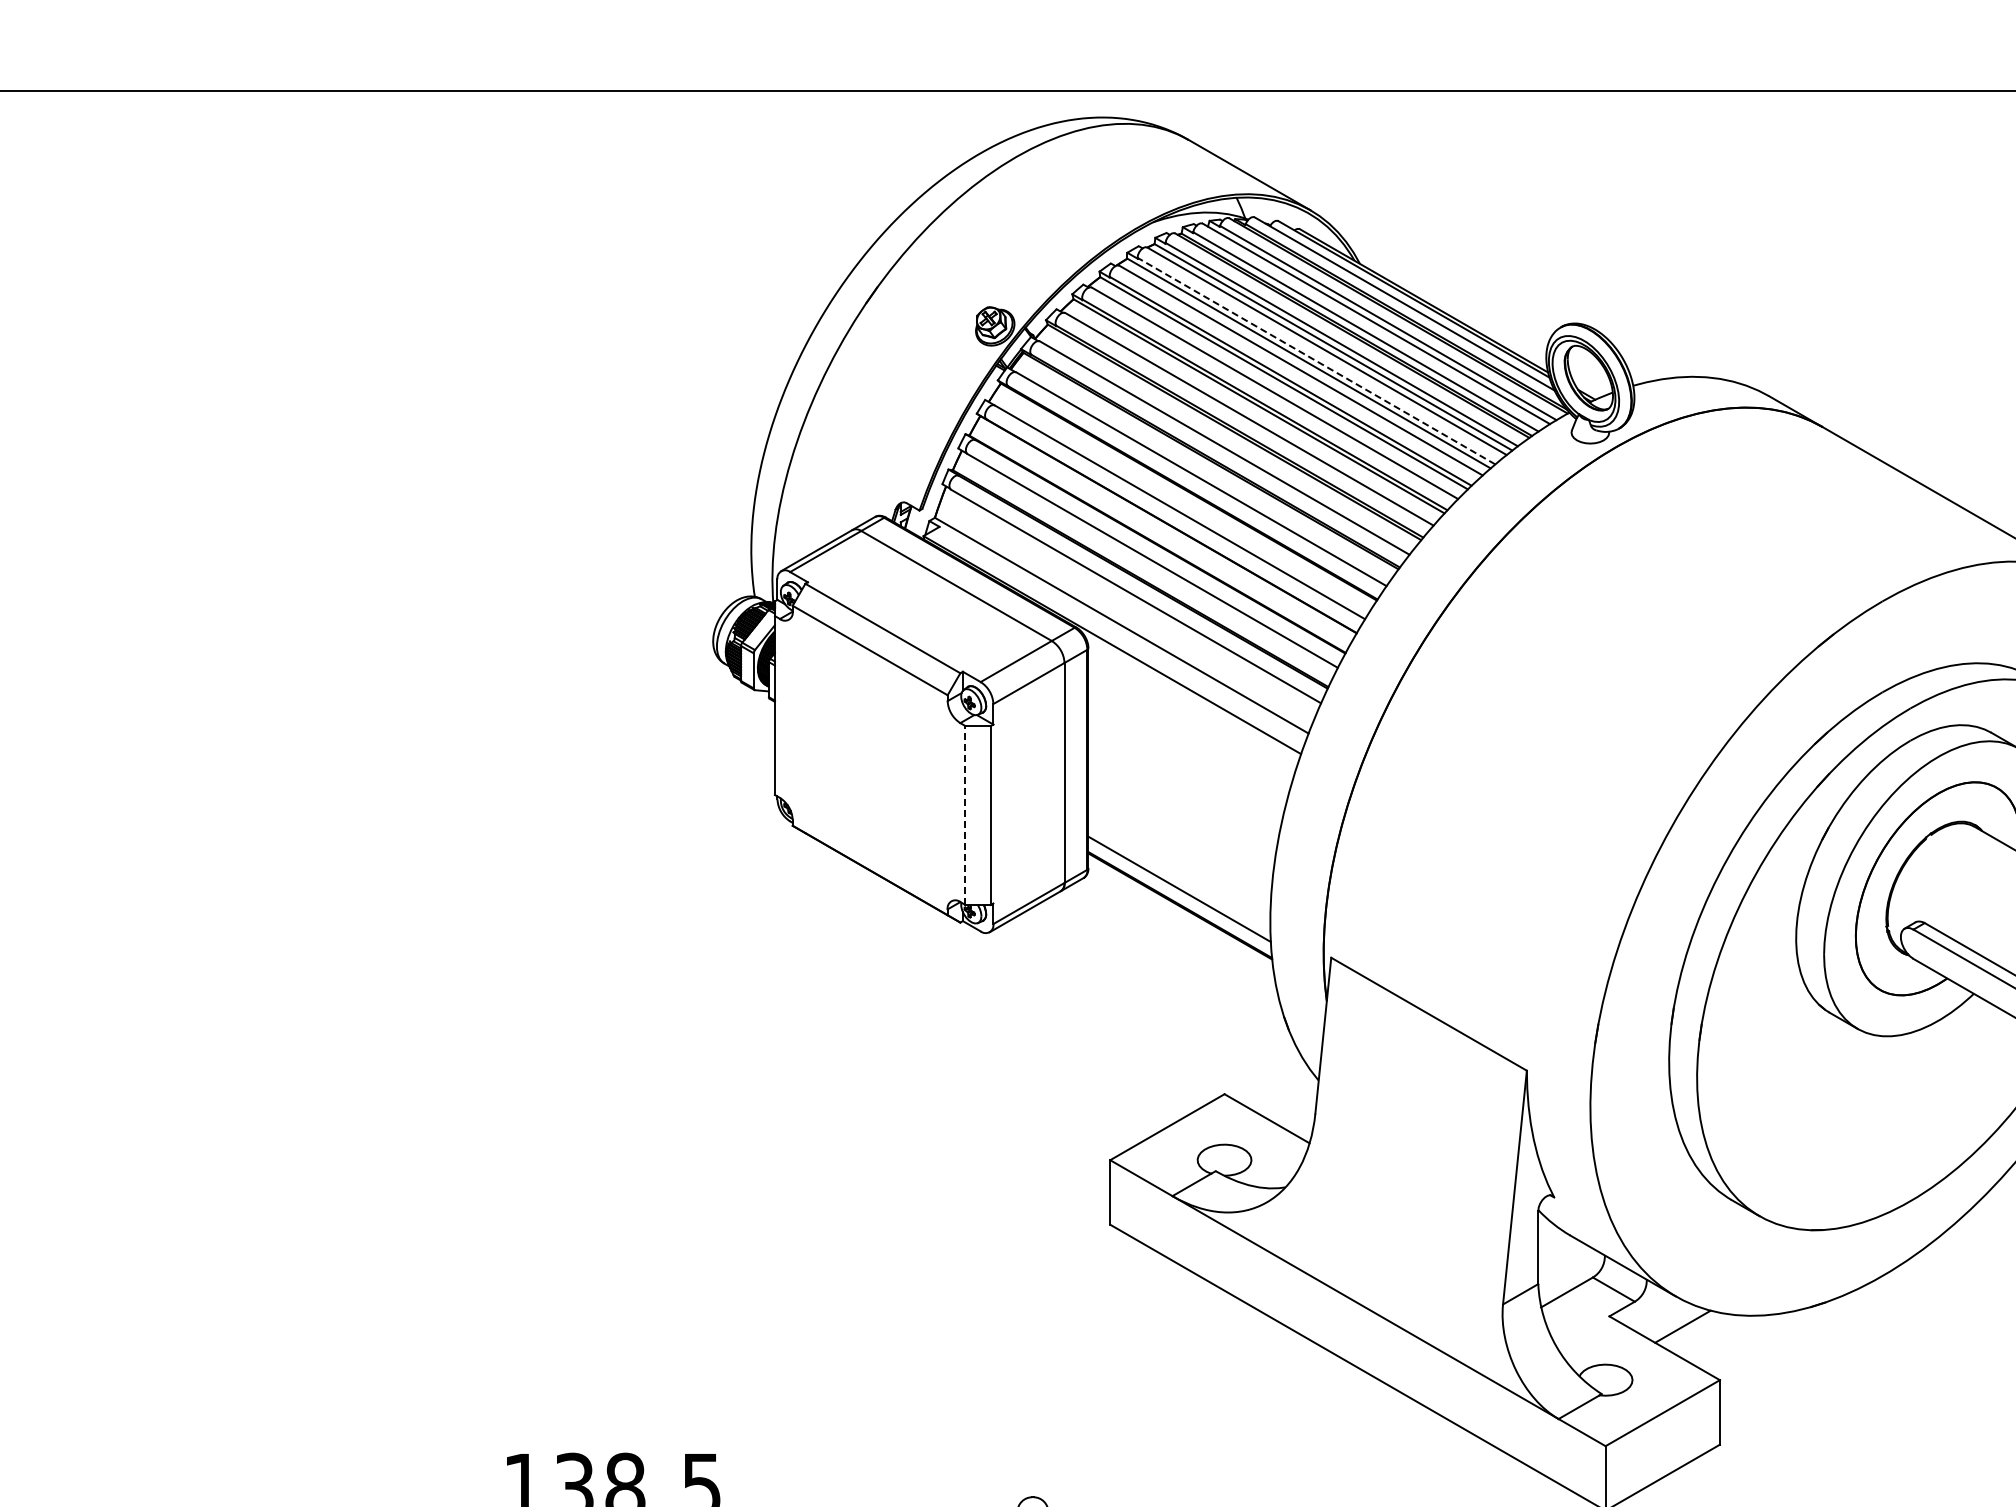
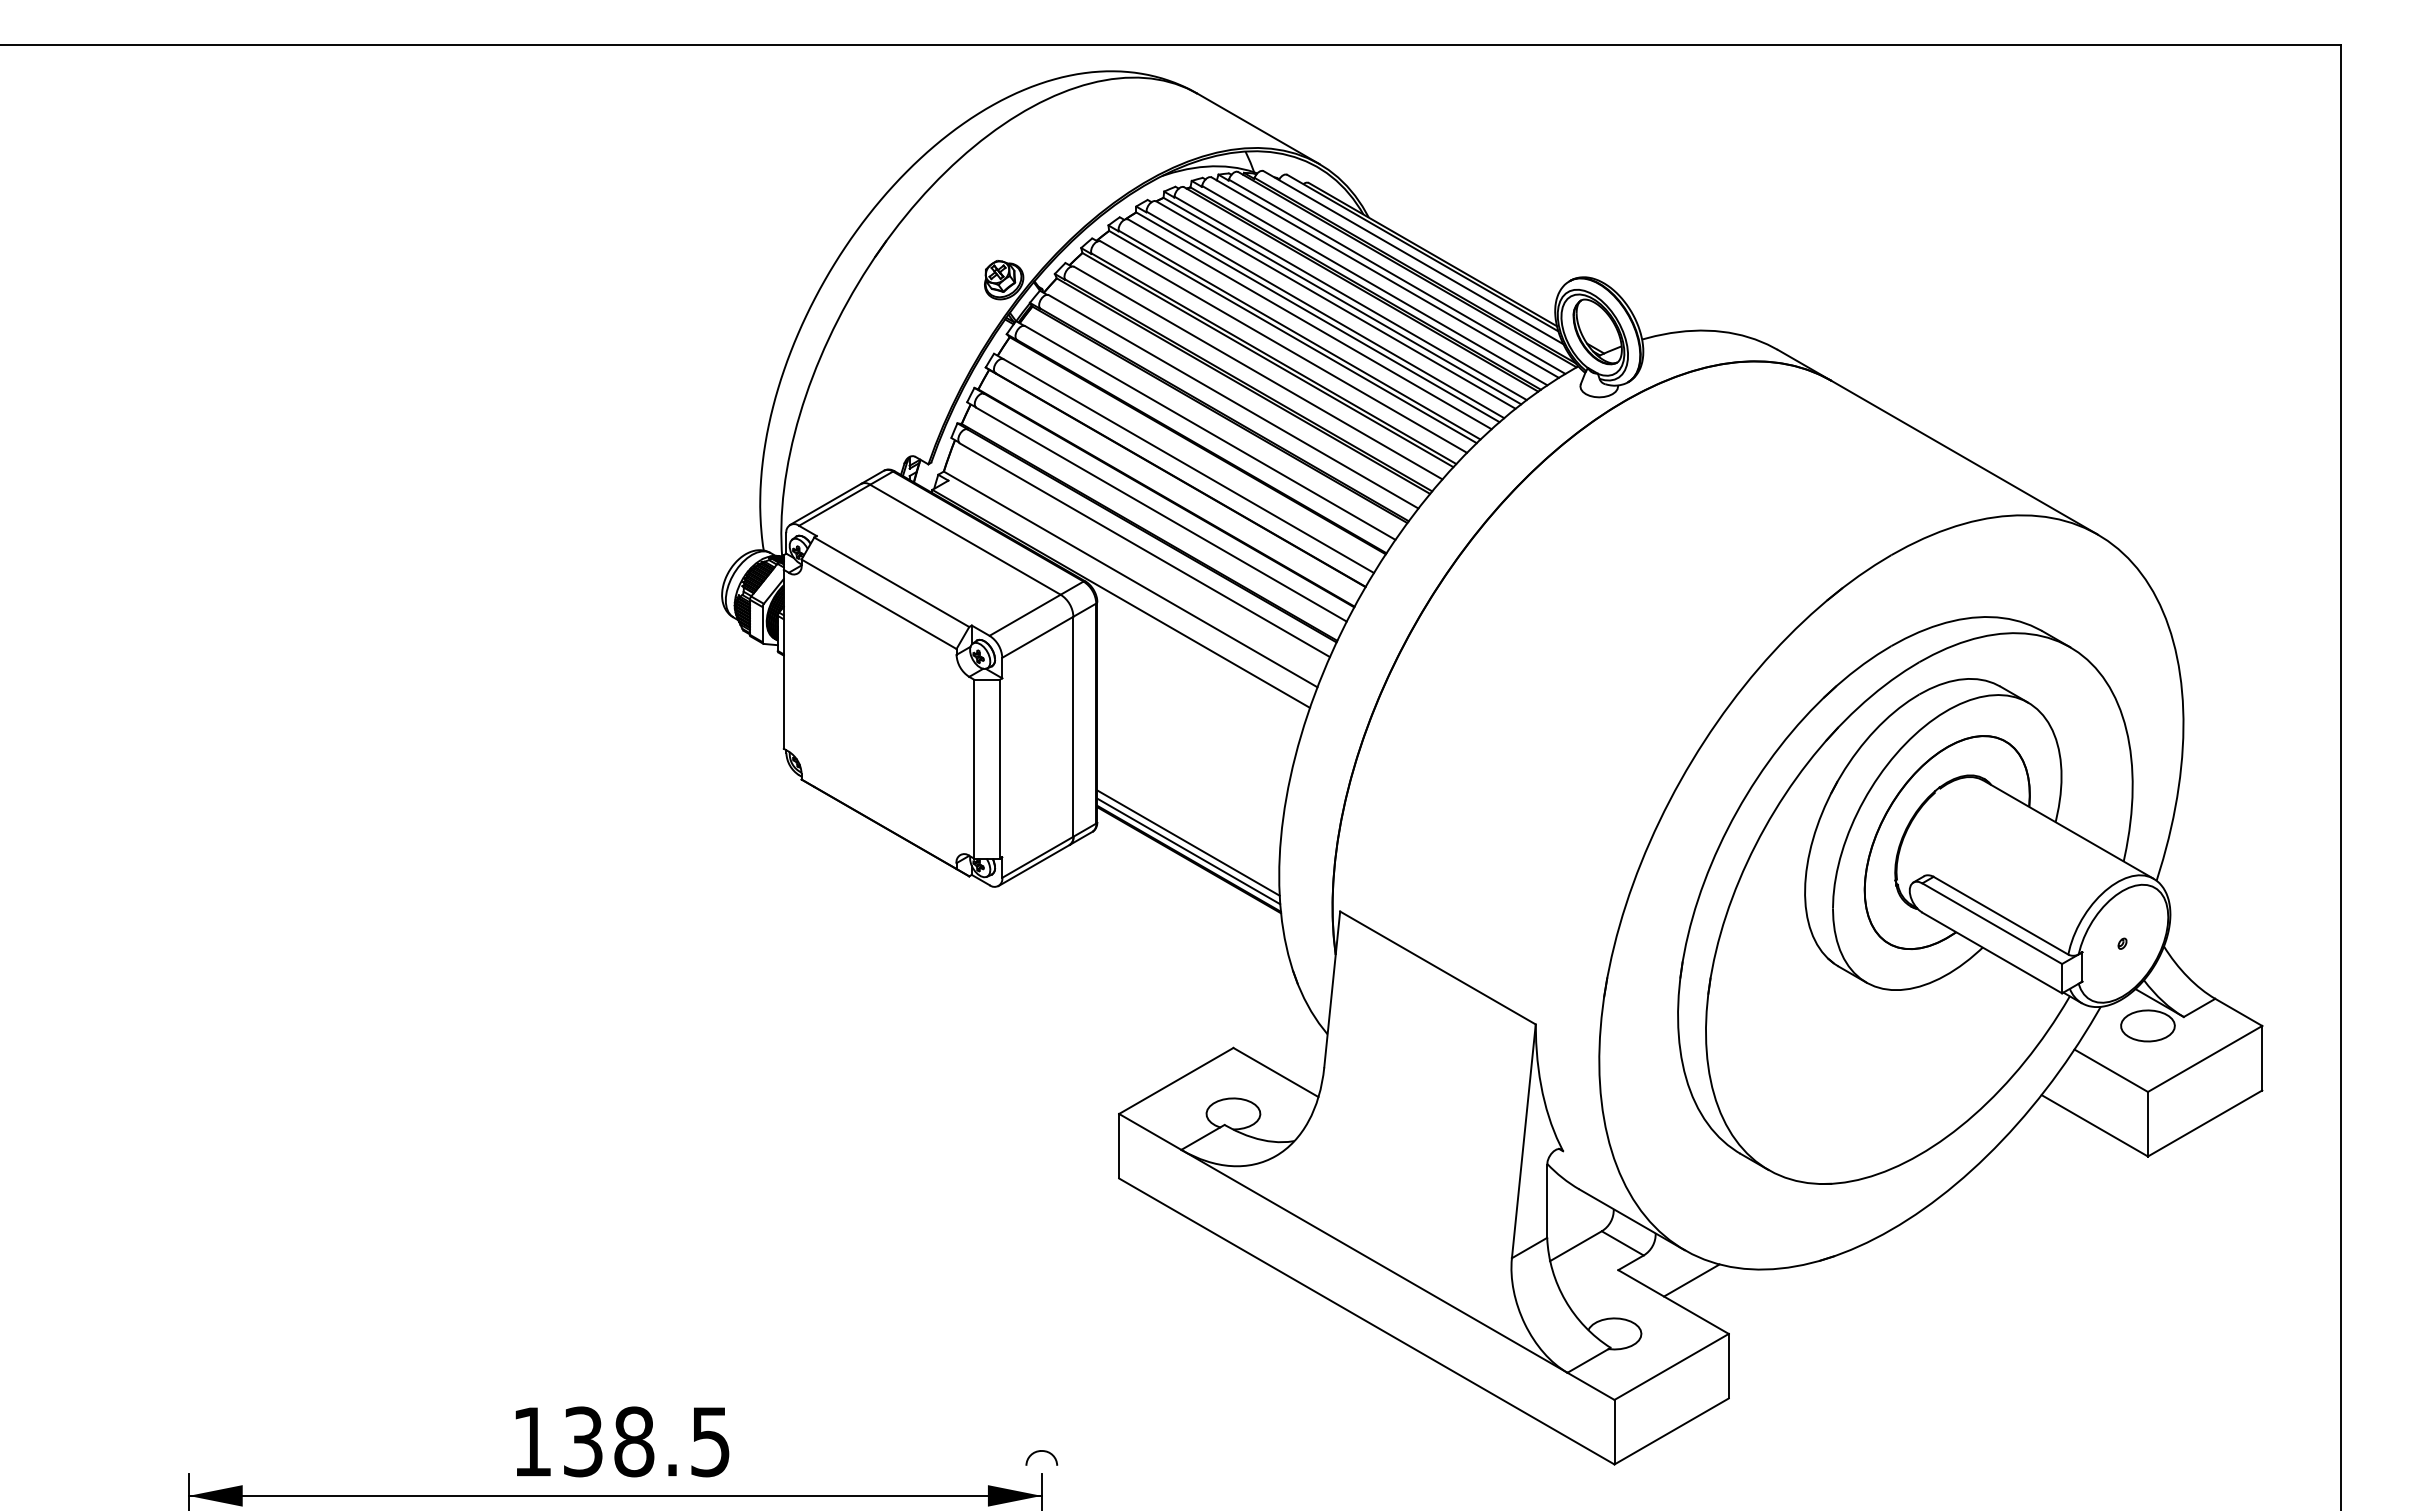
line: (1316, 360) -> (1325, 314), dashed -> solid
line: (965, 814) -> (974, 768), dashed -> solid
line: (1179, 897) -> (1188, 851), added

